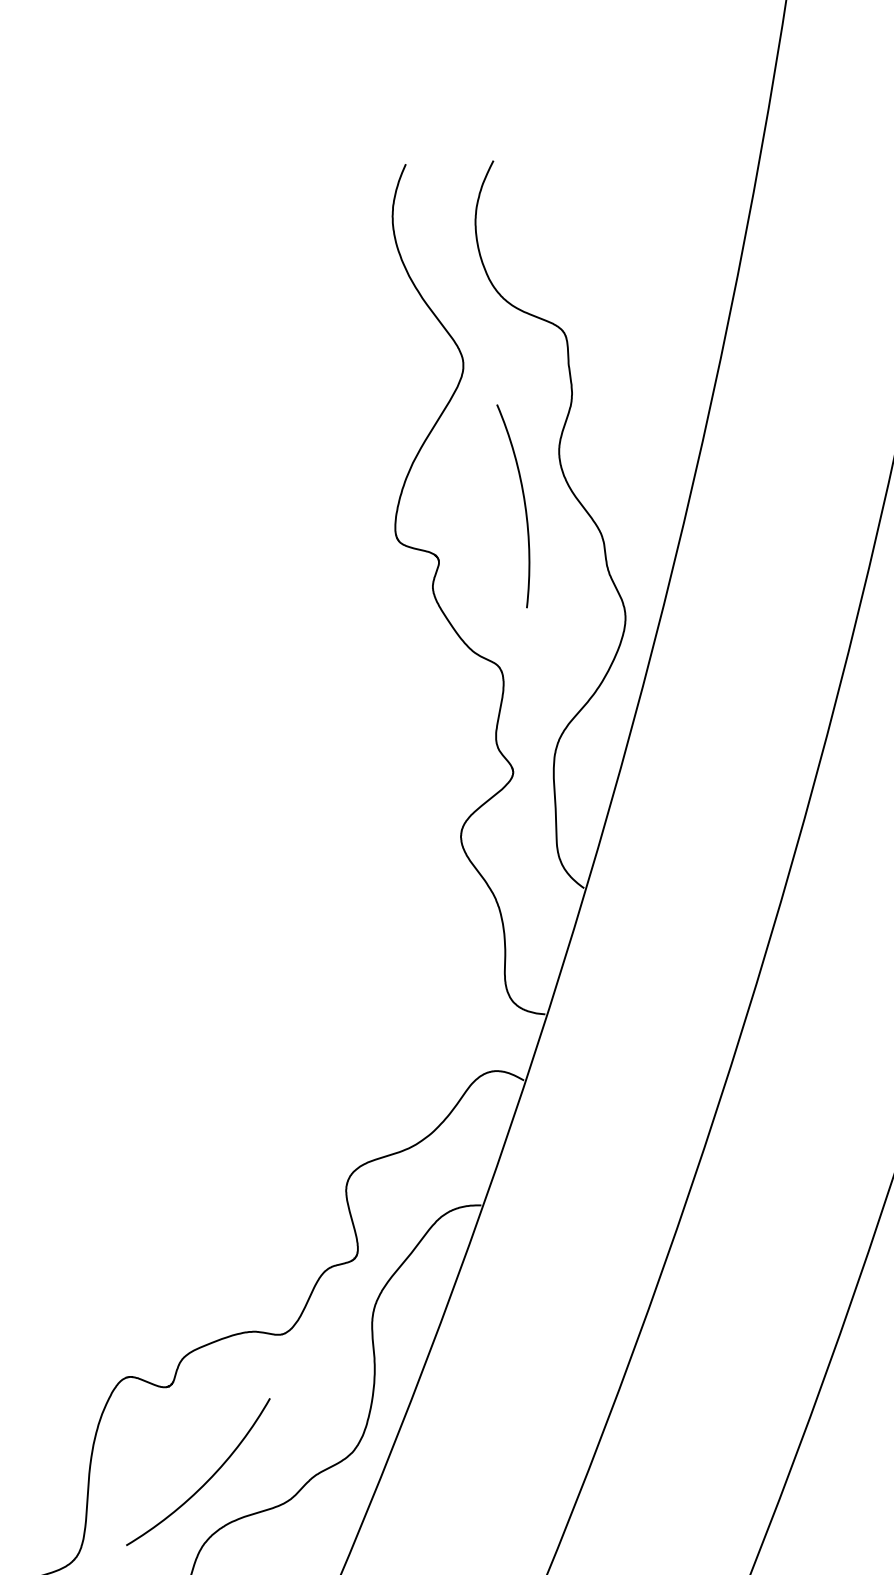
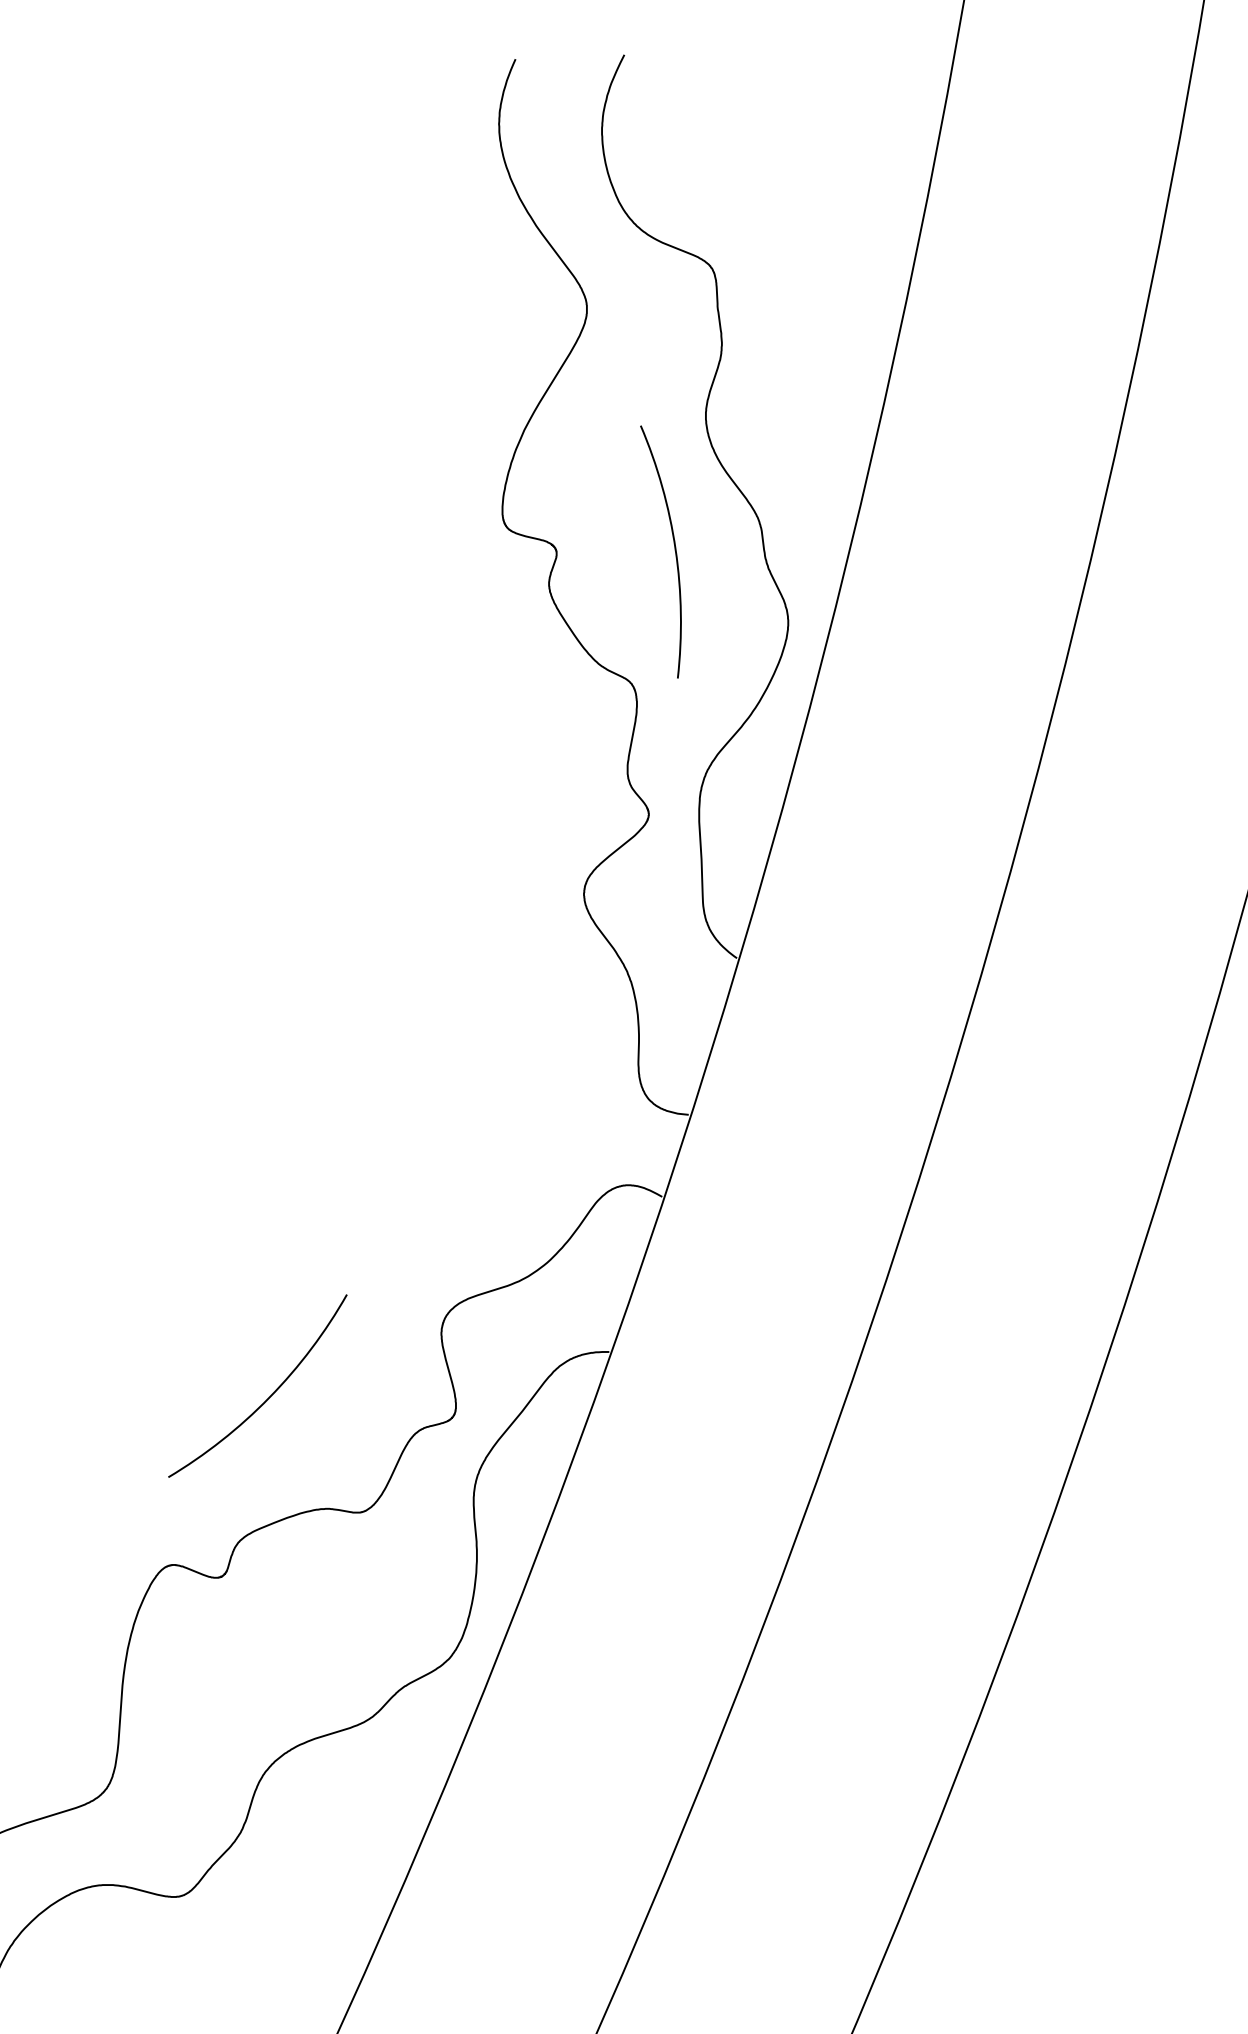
arc: (524, 505) -> (674, 550), moved
arc: (207, 1480) -> (269, 1396), moved

